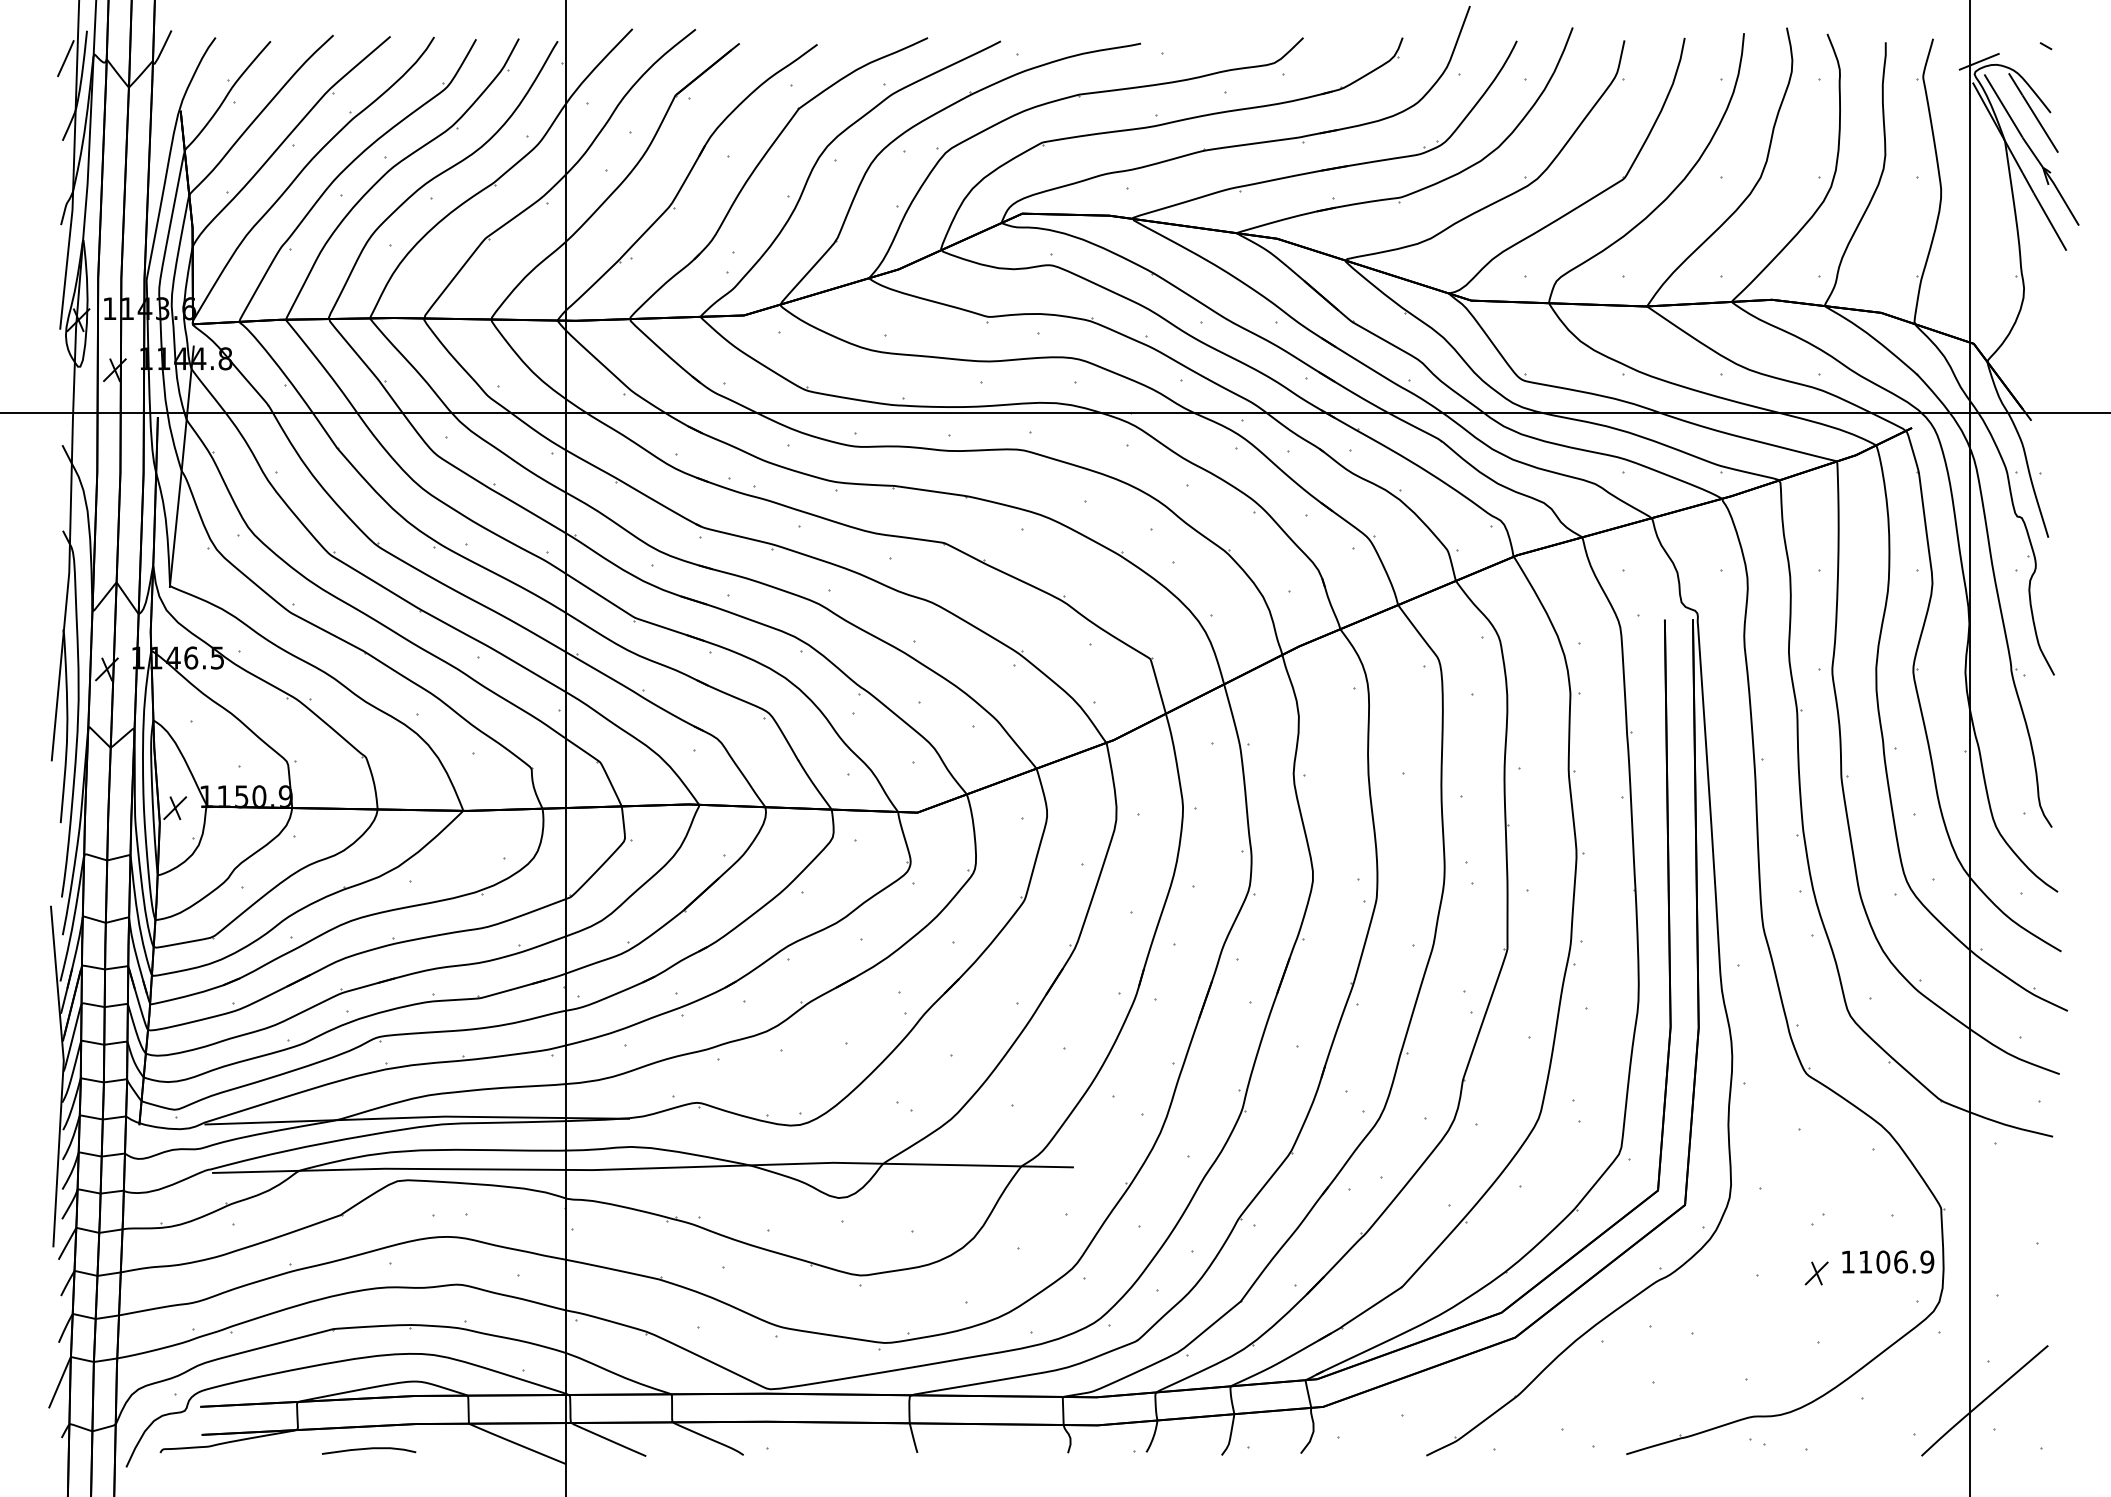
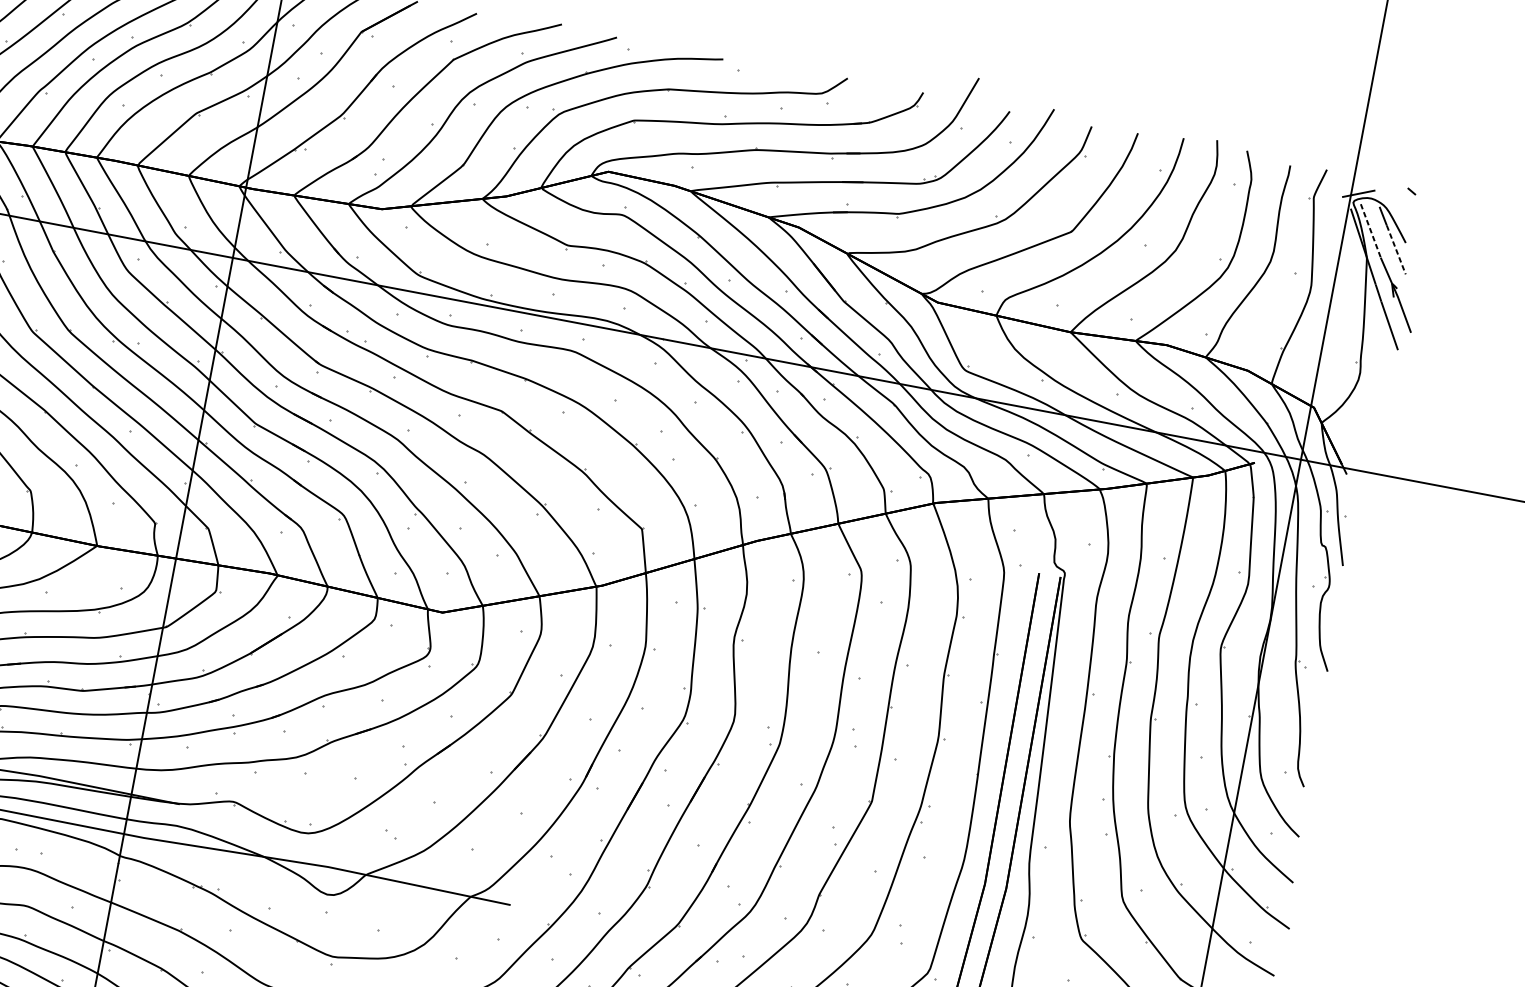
line: (2003, 106) -> (1370, 231), solid -> dashed
line: (2040, 124) -> (1396, 250), solid -> dashed

